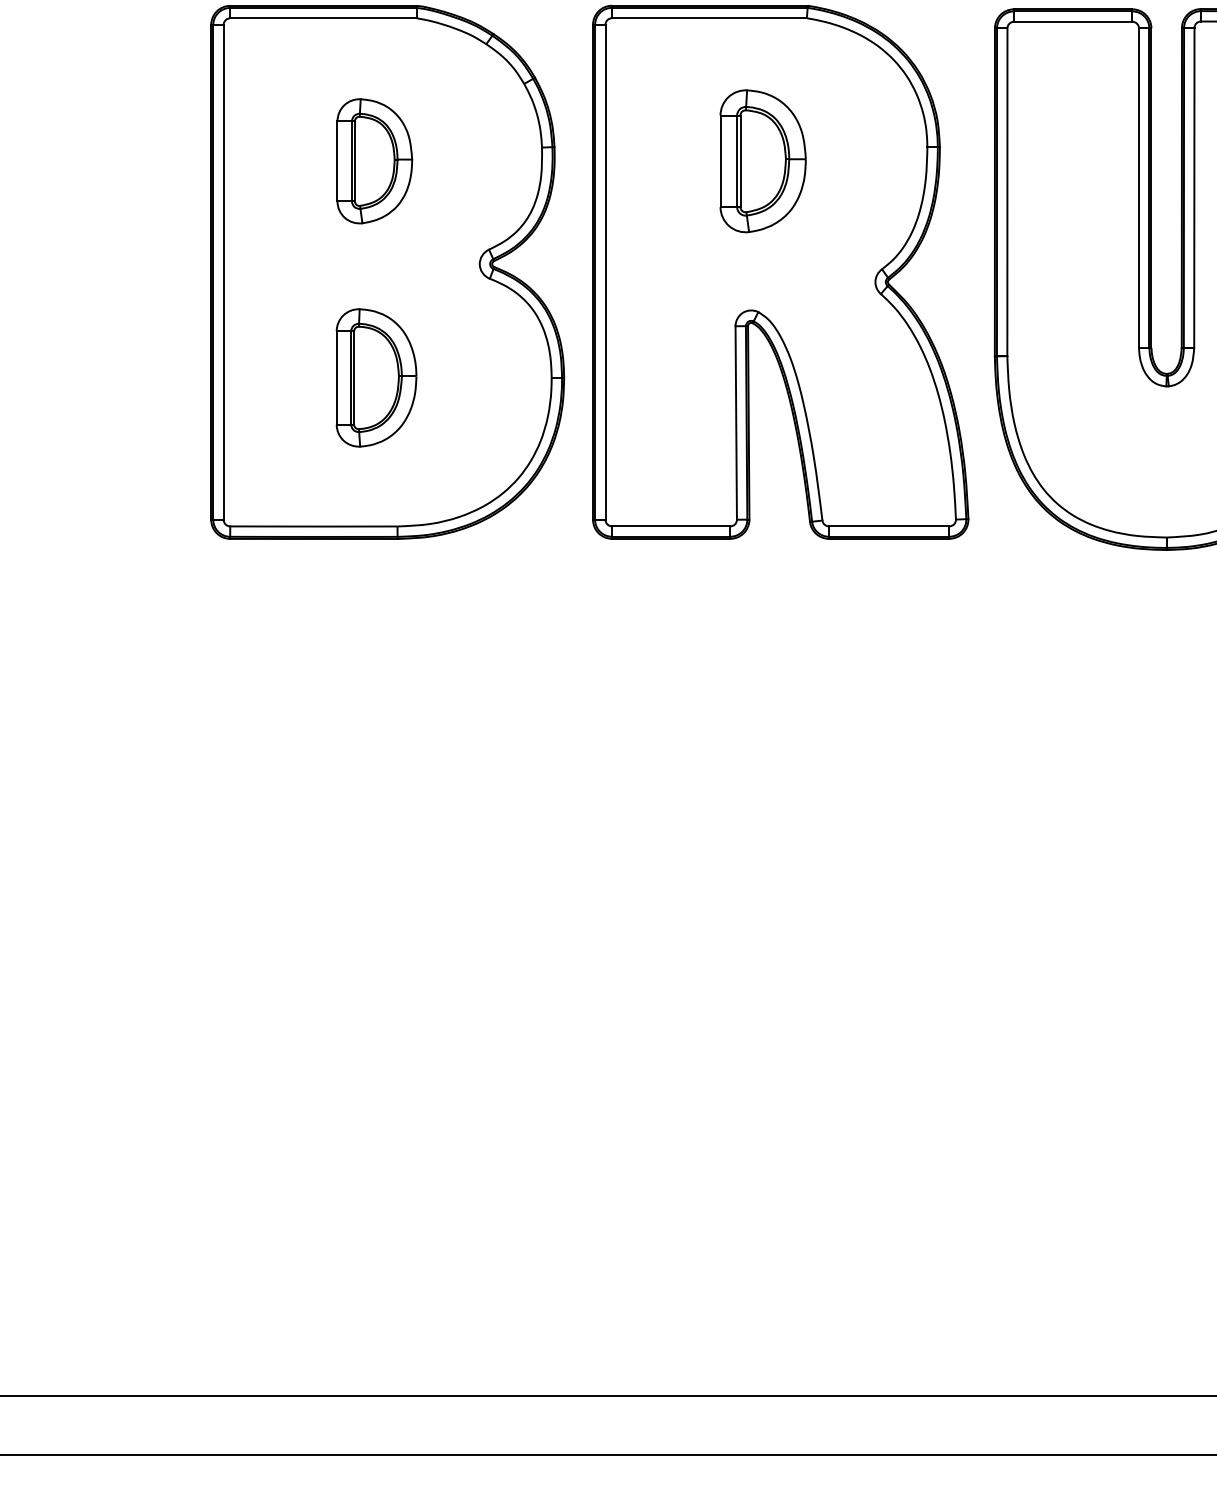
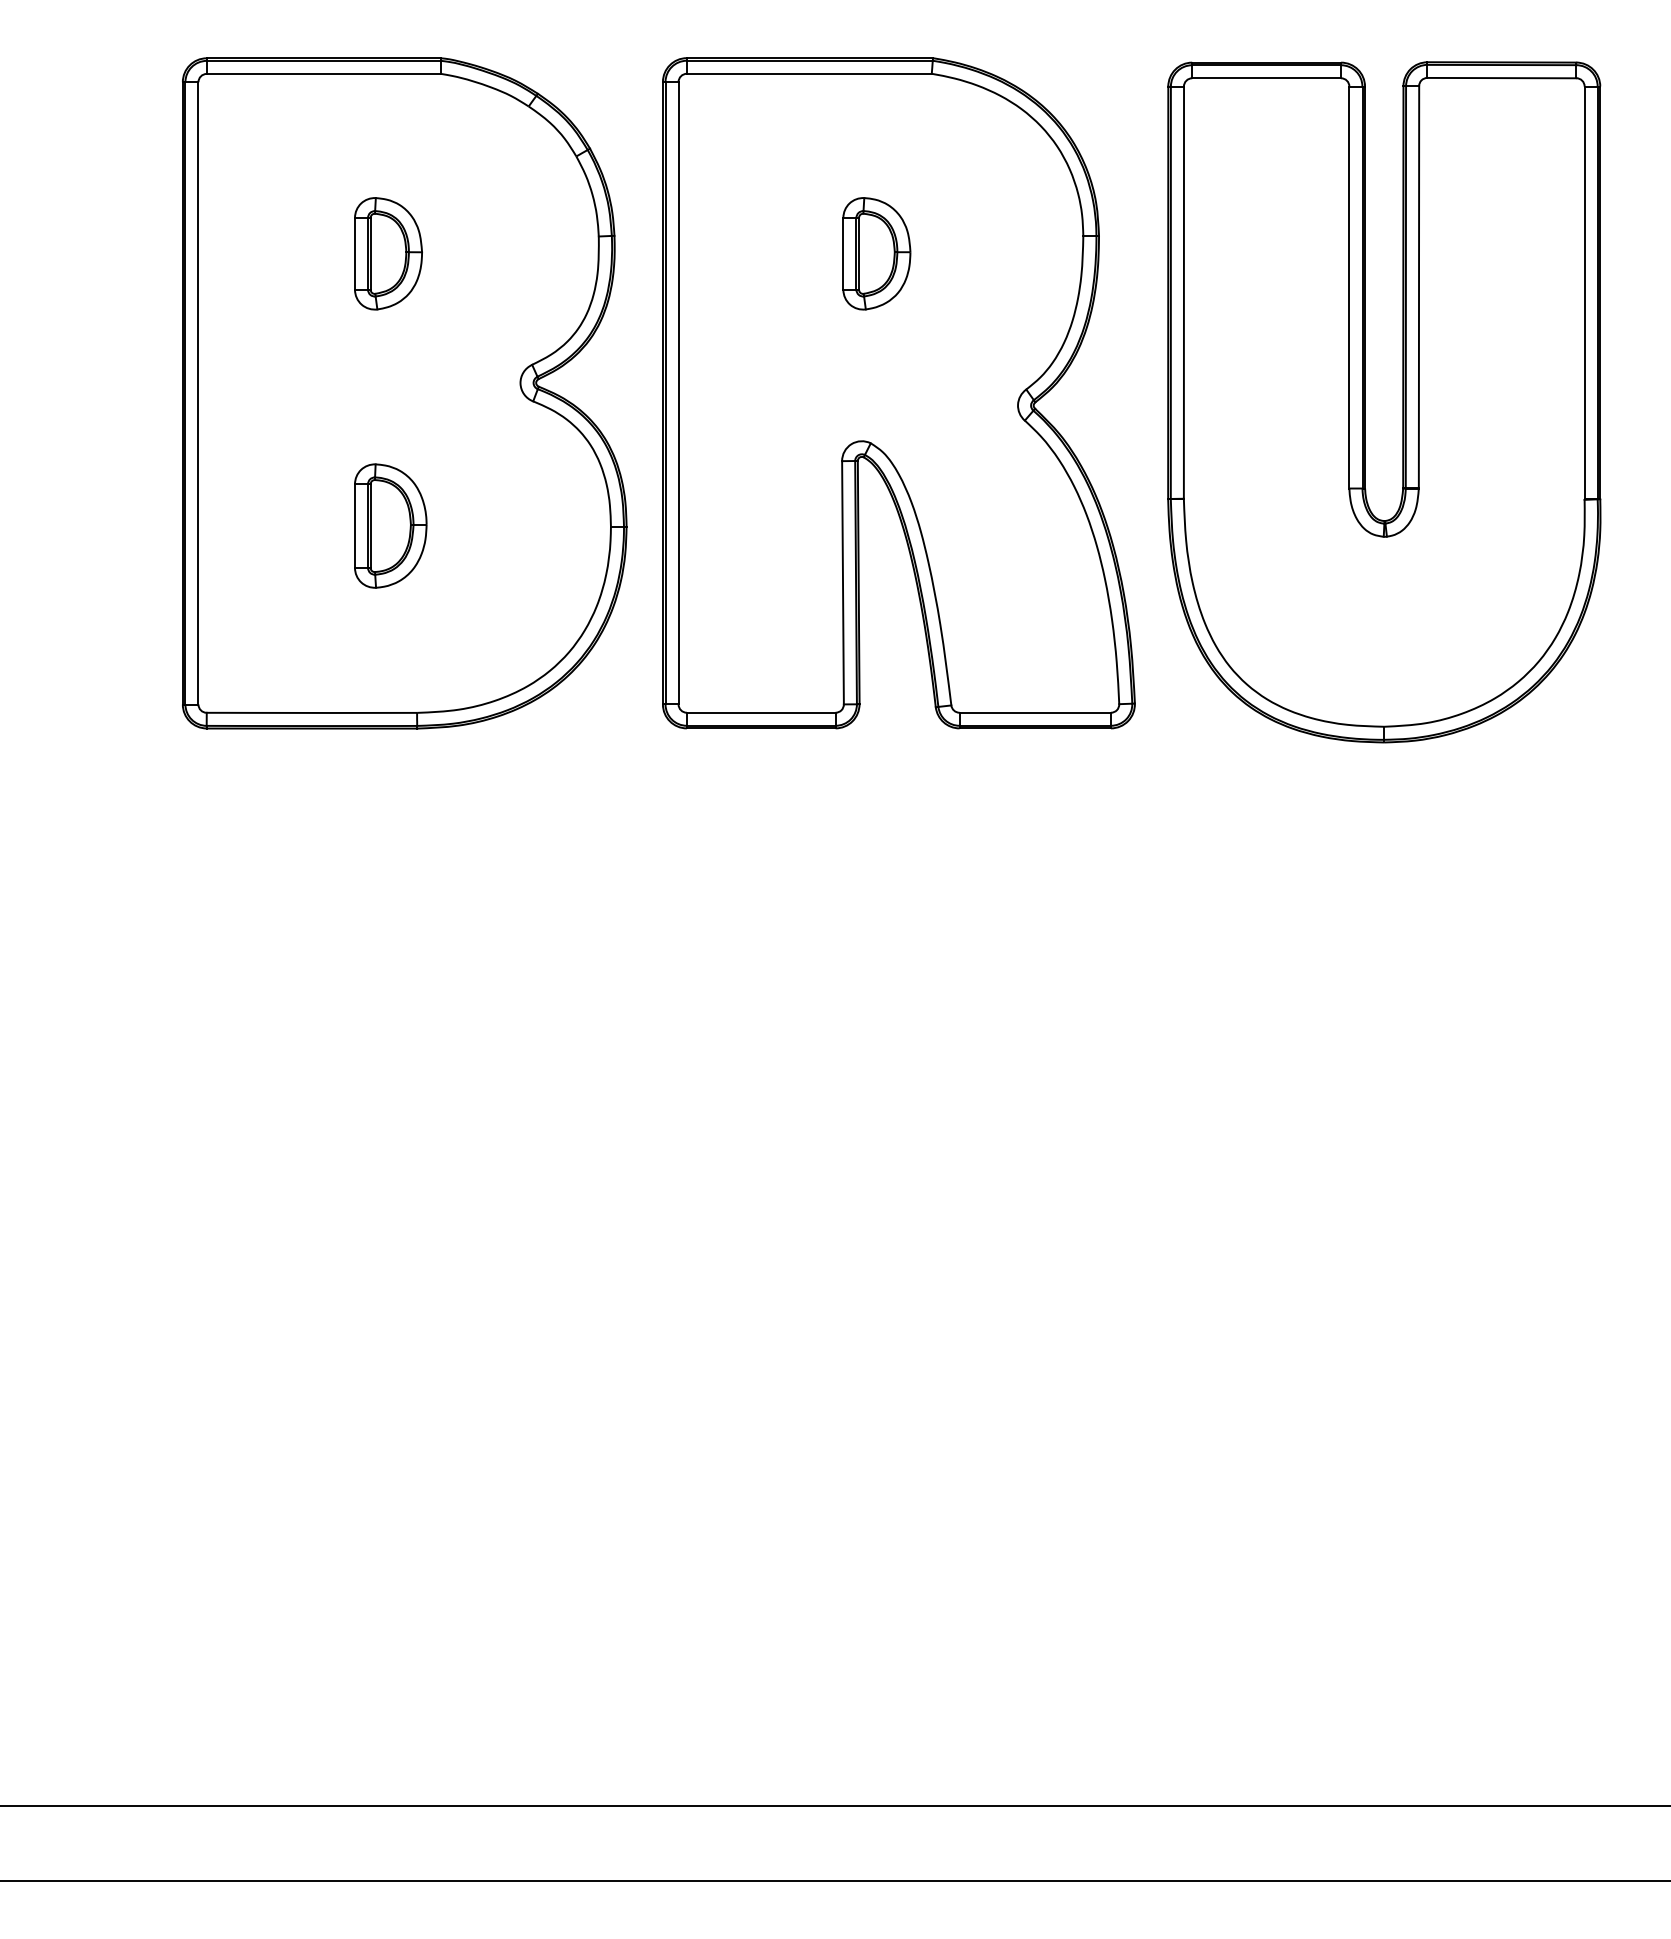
part: (374, 161) -> (388, 253), size x0.71
part: (762, 161) -> (876, 253), size x0.62
part: (376, 377) -> (390, 525), size x0.71

